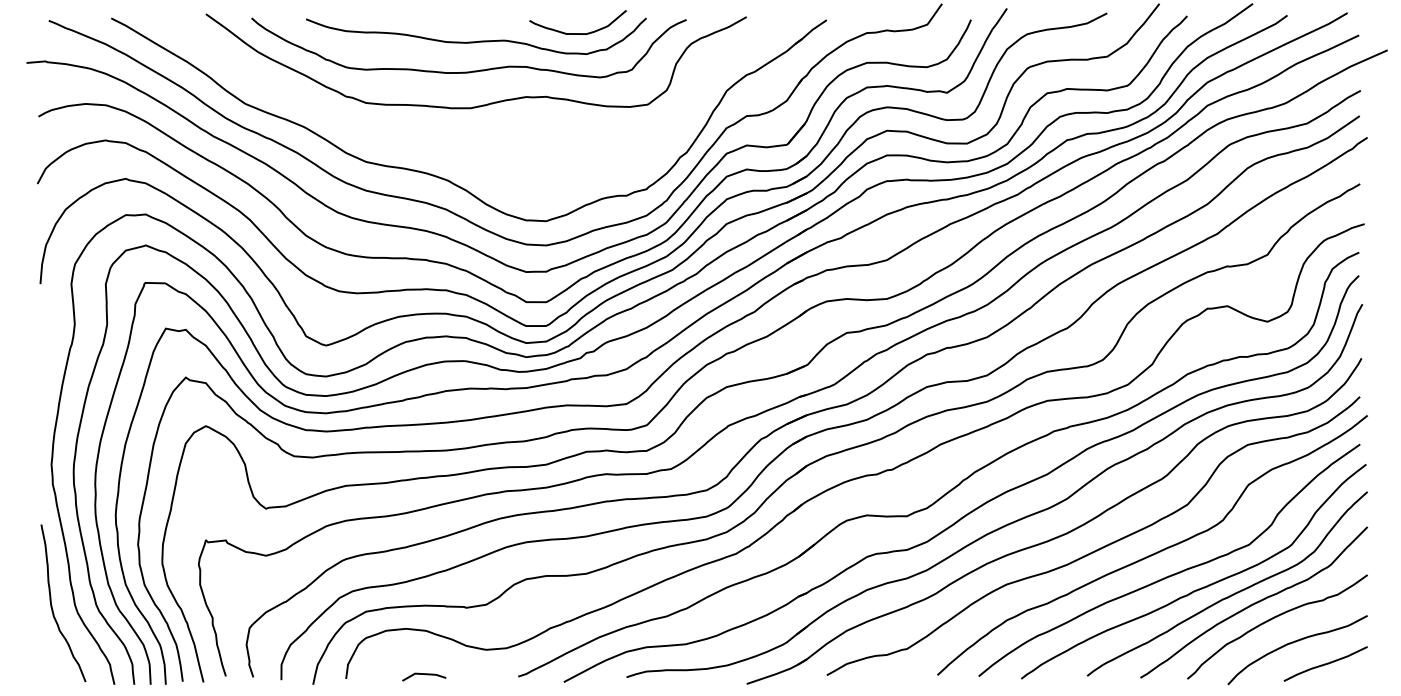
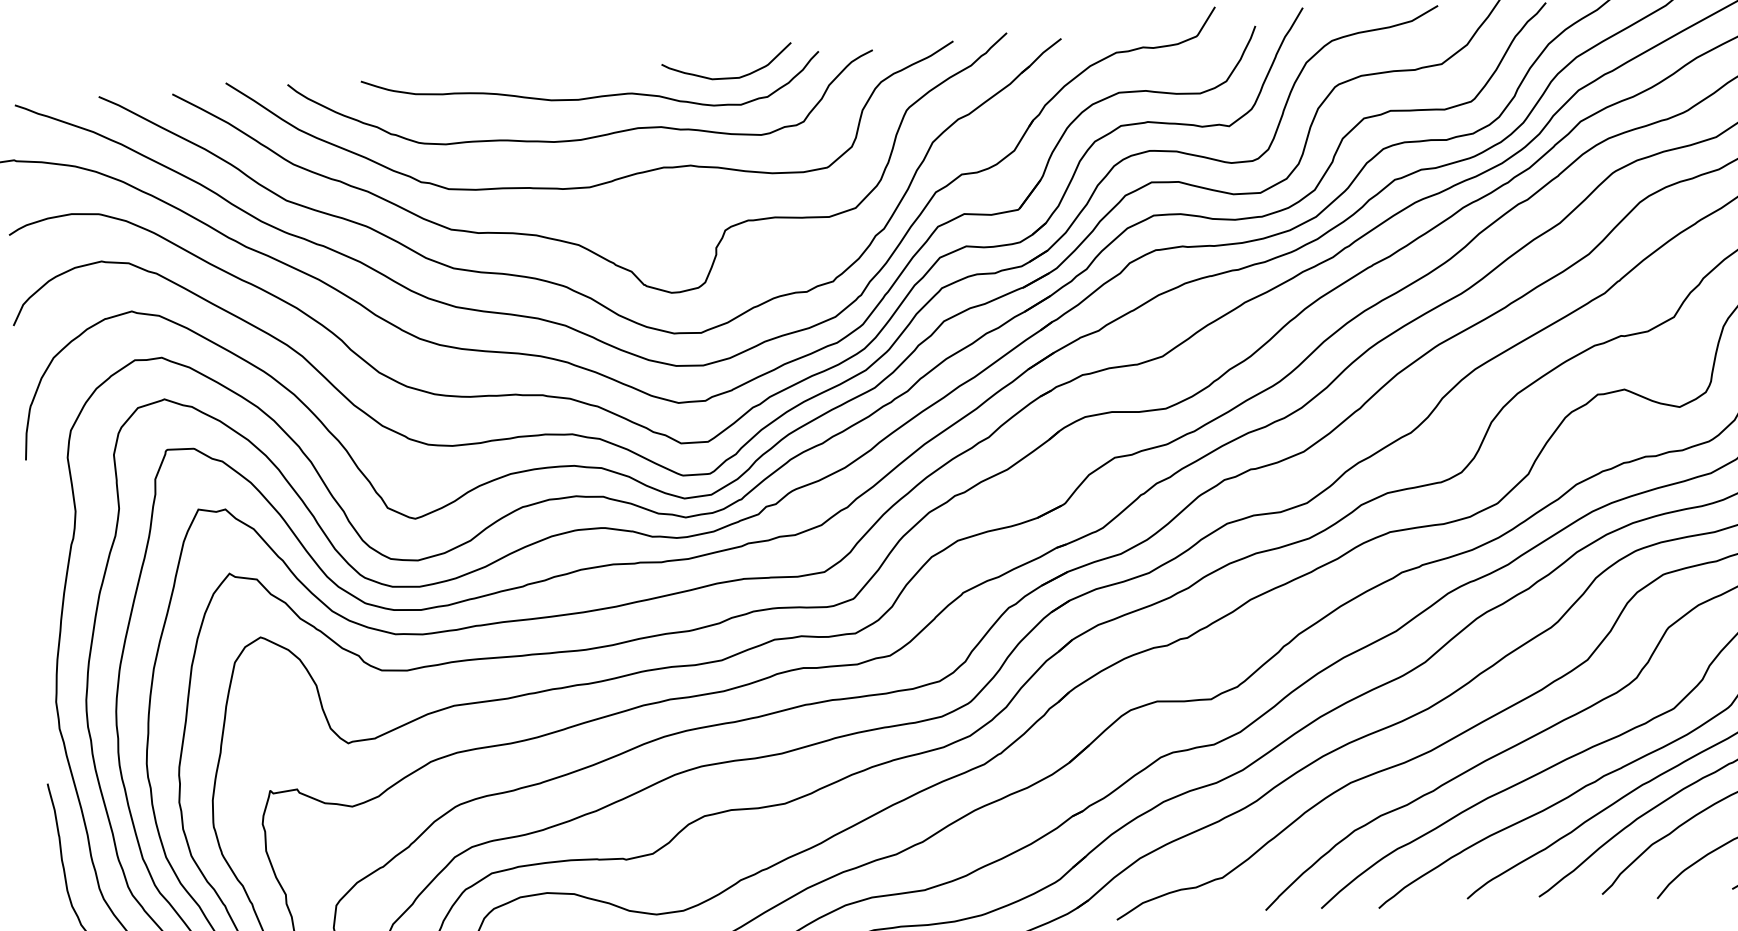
curve: (460, 149) -> (579, 243), added

